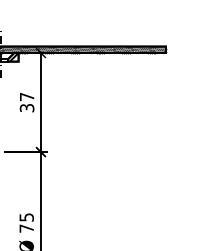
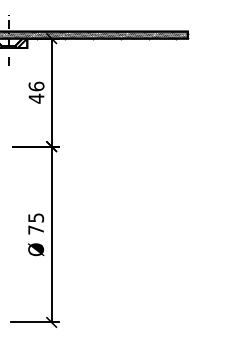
text: (27, 102) -> (36, 92), 37 -> 46

